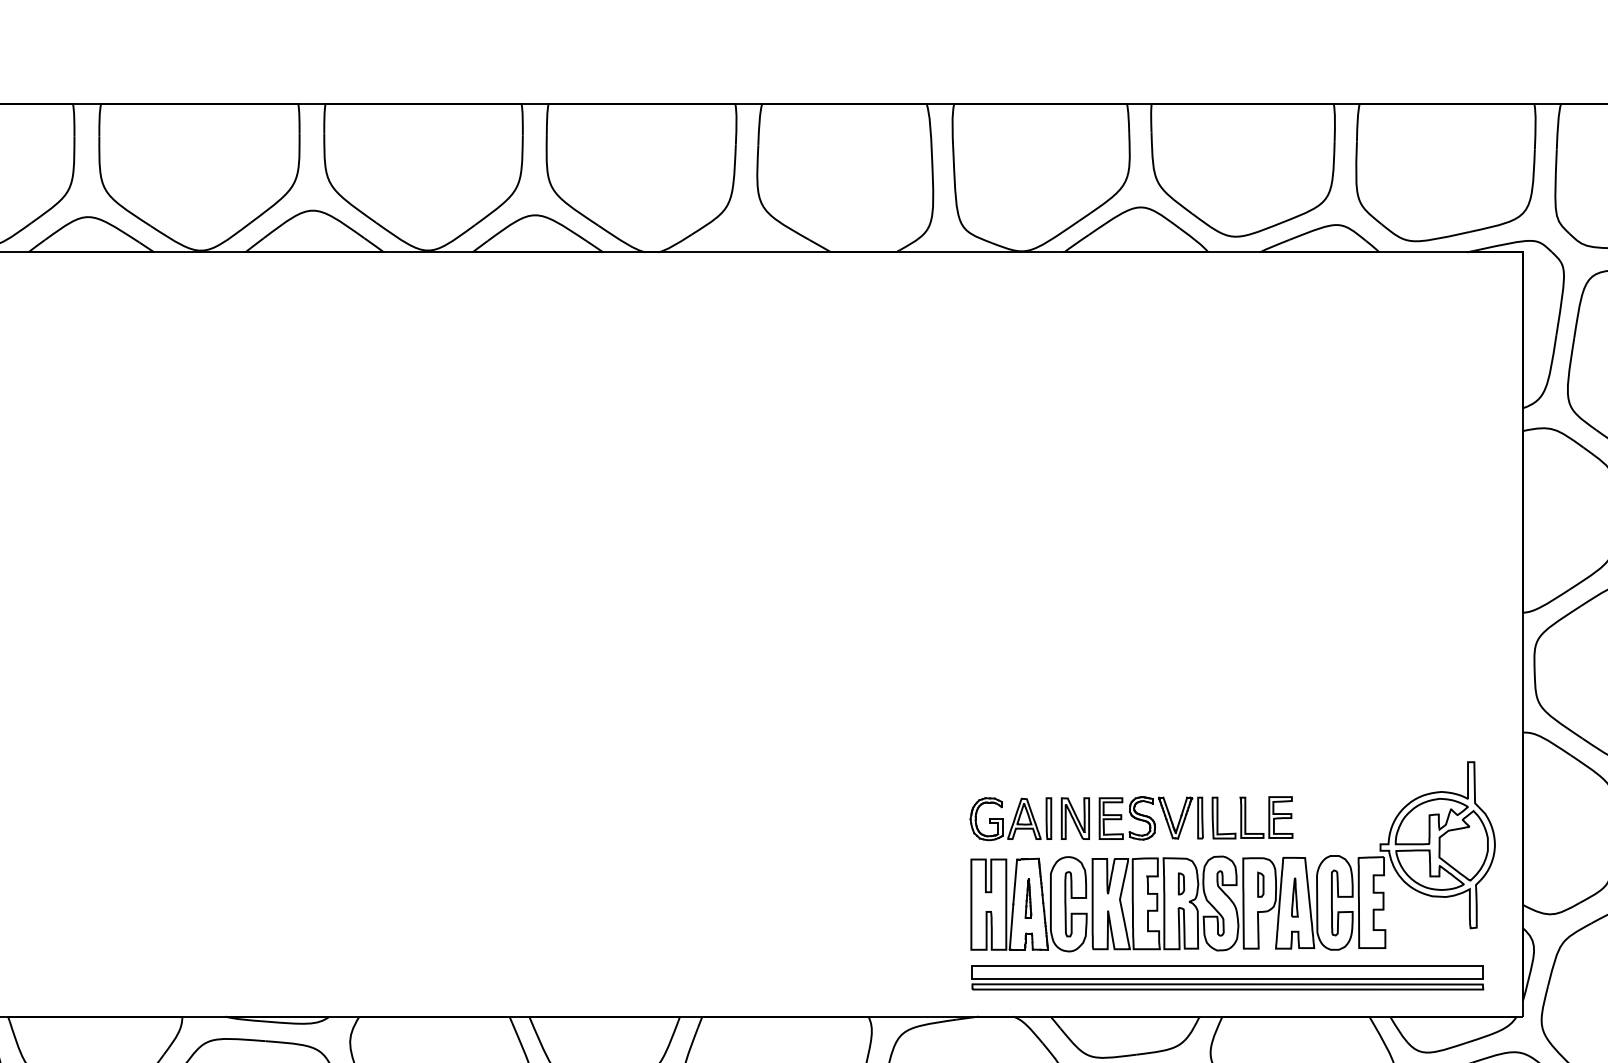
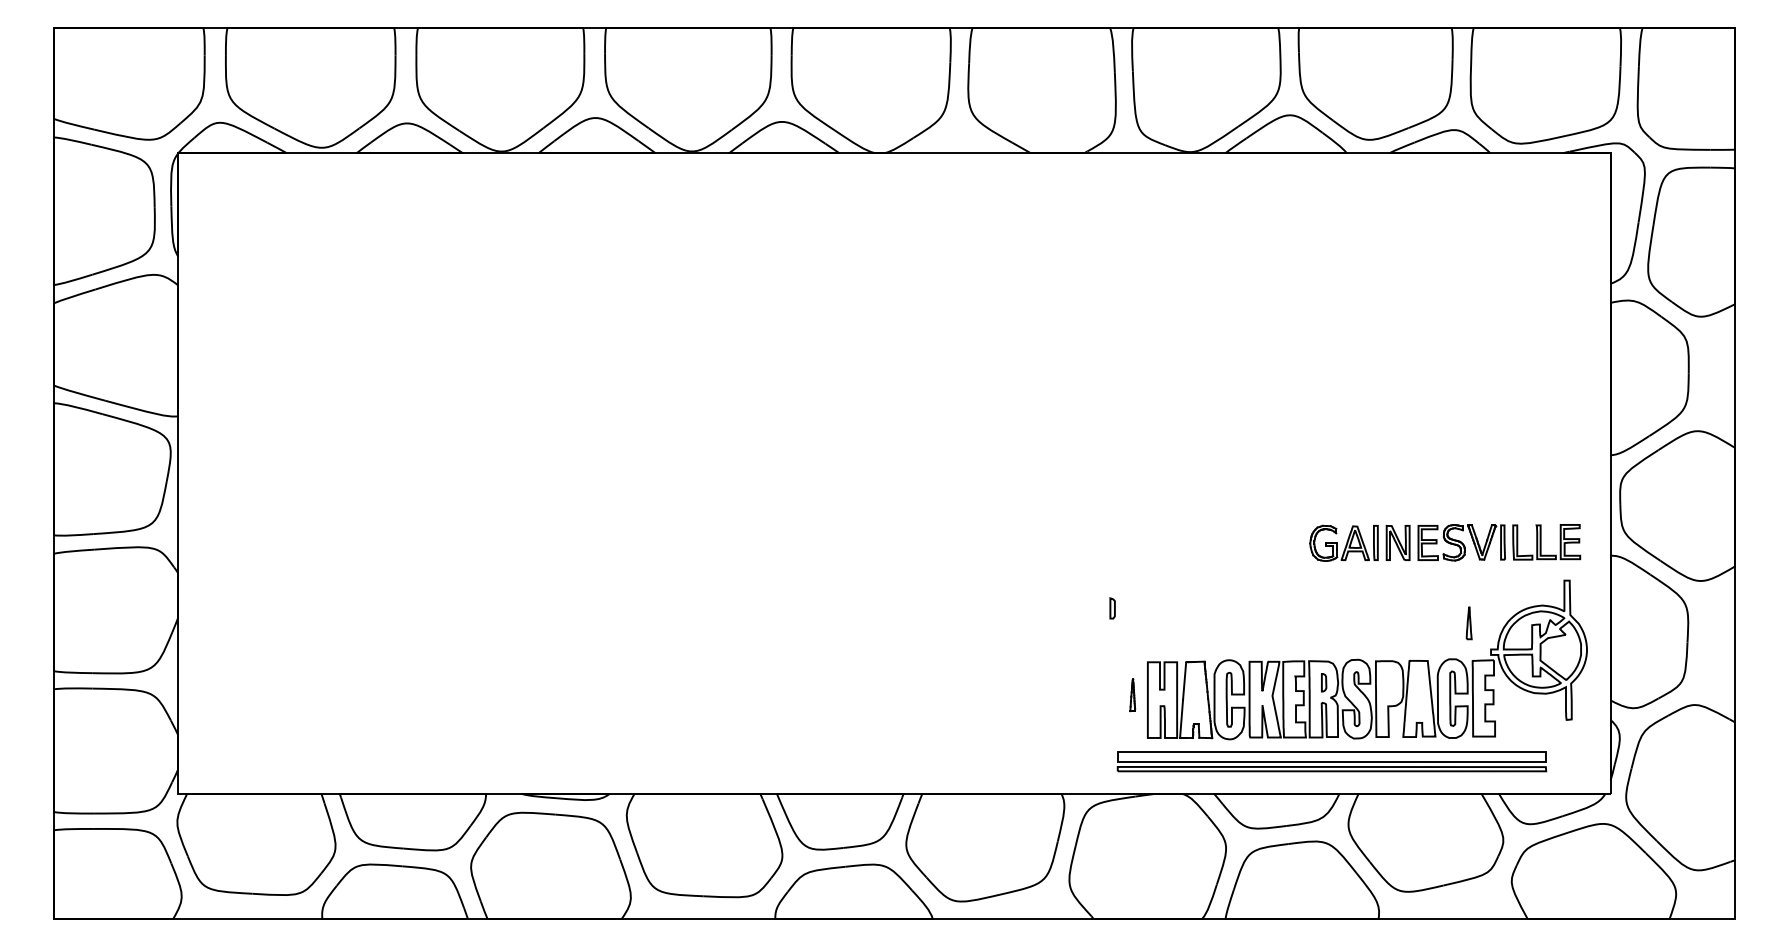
part: (1131, 818) -> (1445, 542), moved
part: (1260, 884) -> (1112, 608), moved
part: (1294, 897) -> (1468, 623), moved
part: (1028, 899) -> (1132, 695), moved
part: (1227, 977) -> (1331, 761), moved

